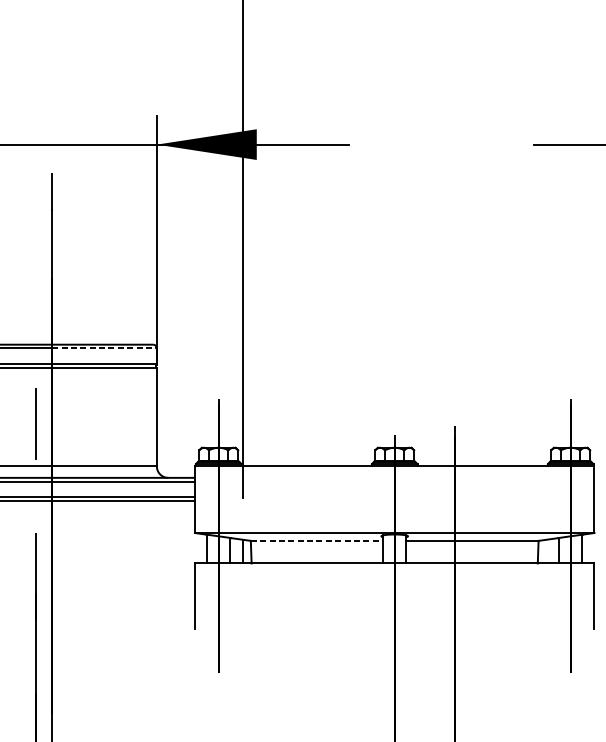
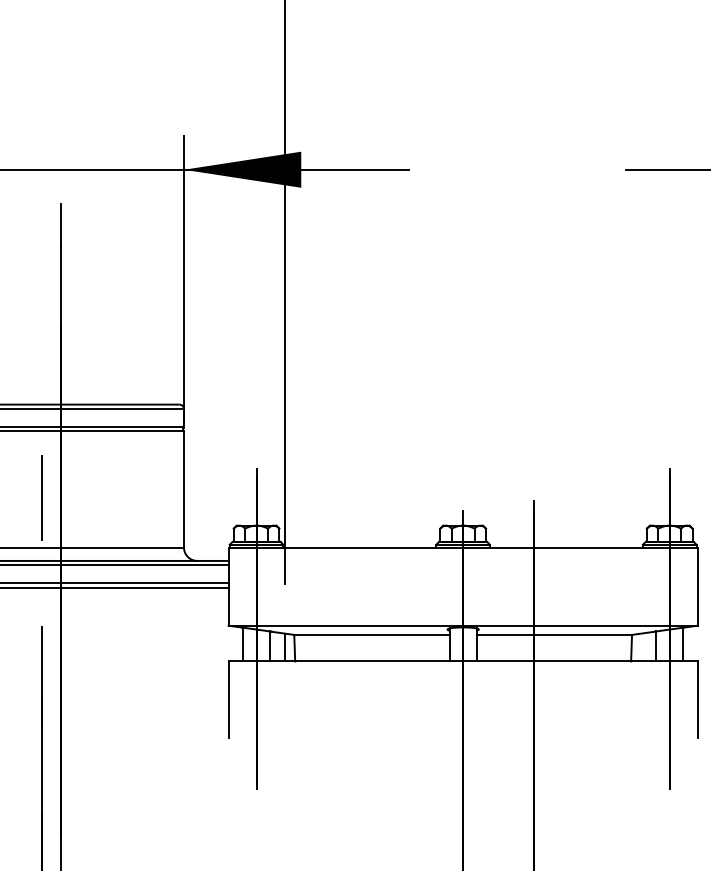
line: (105, 348) -> (123, 409), dashed -> solid
line: (317, 540) -> (372, 634), dashed -> solid

